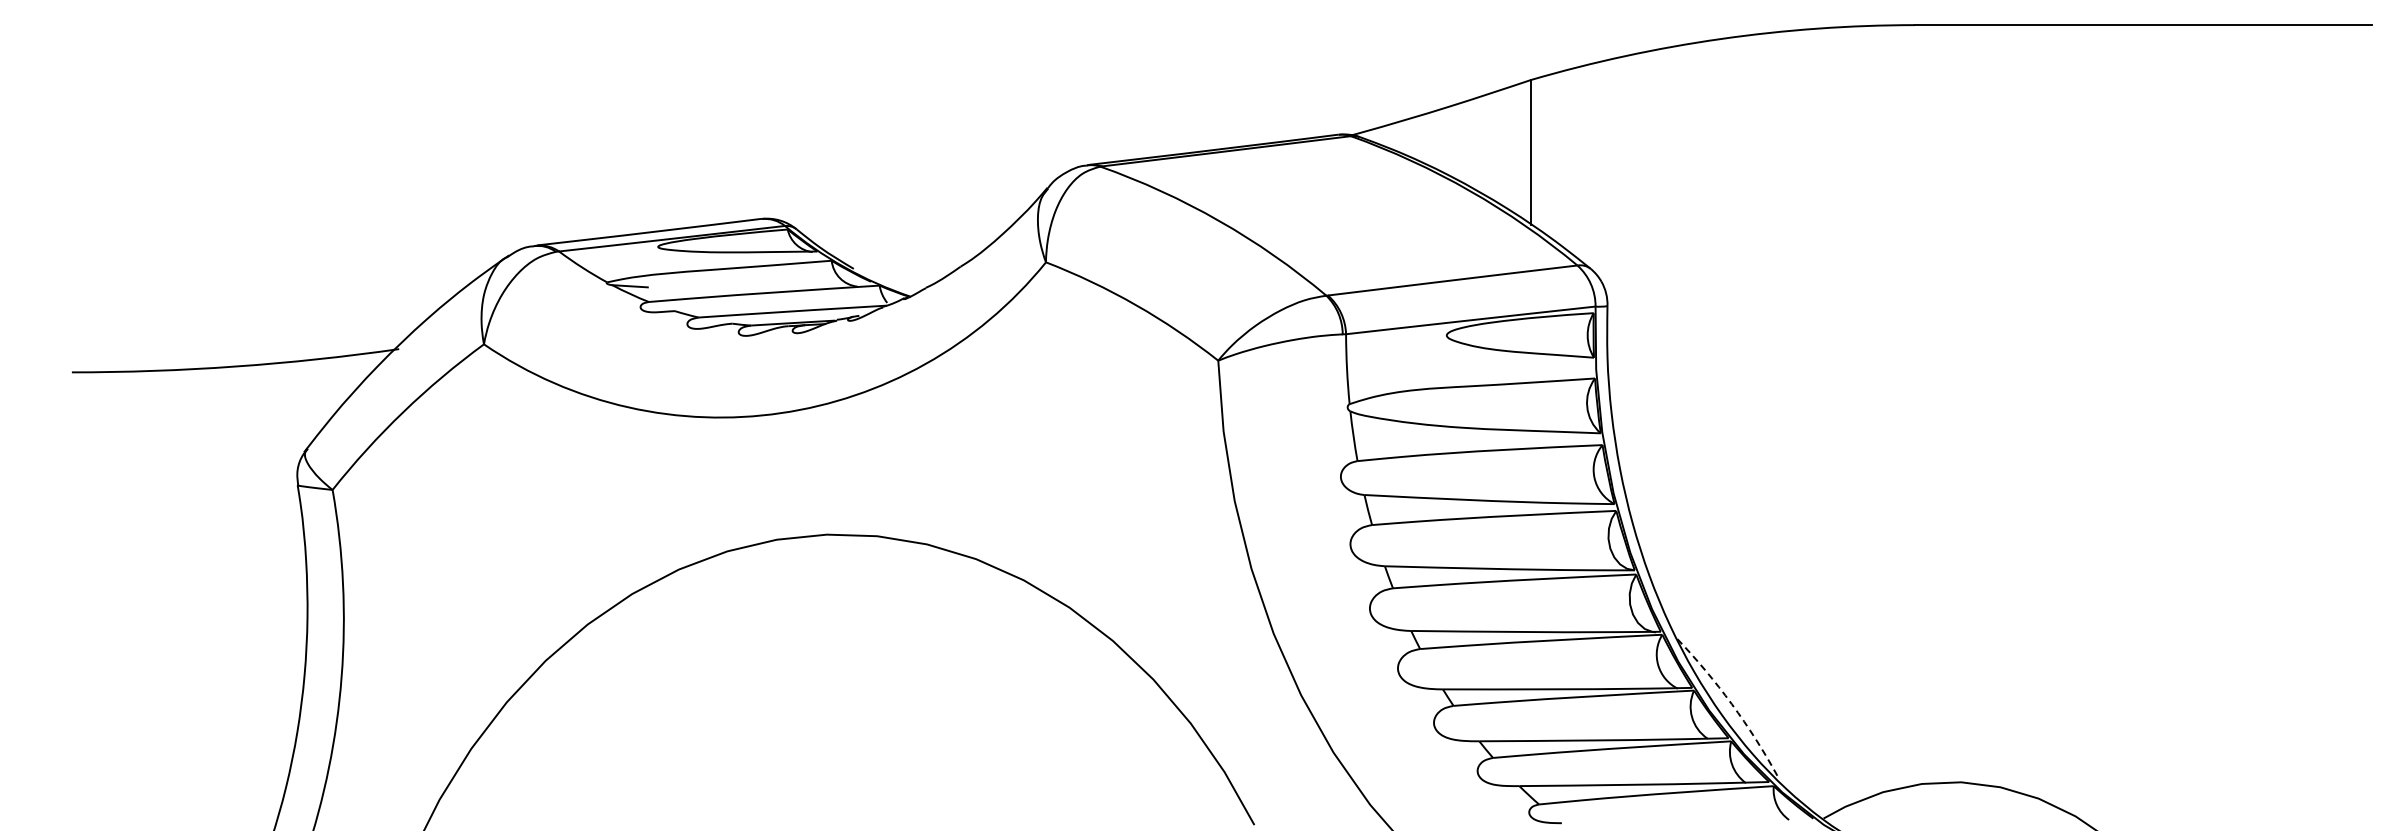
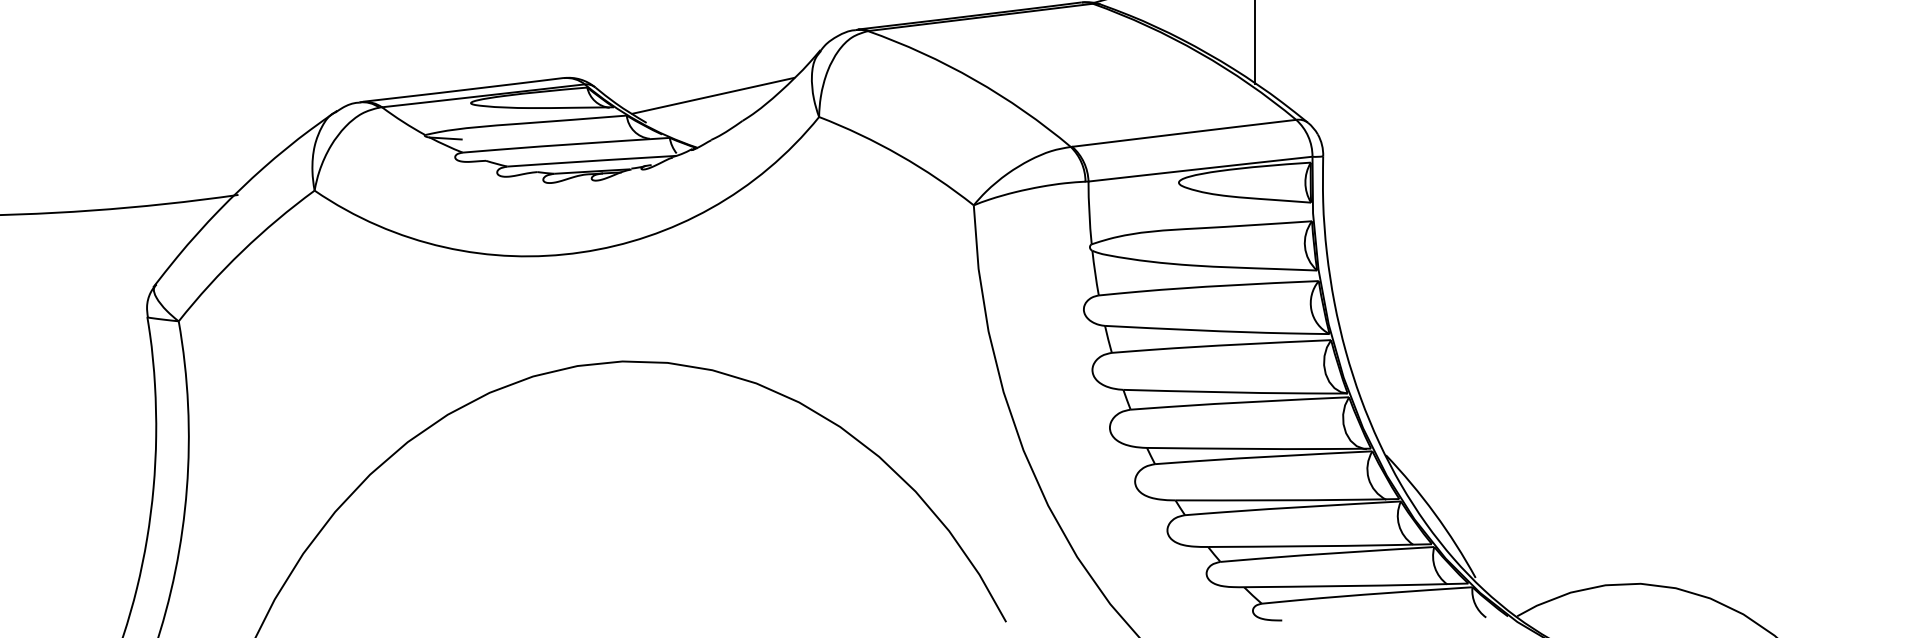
line: (927, 238) -> (712, 95), added
arc: (1731, 704) -> (1434, 513), dashed -> solid

